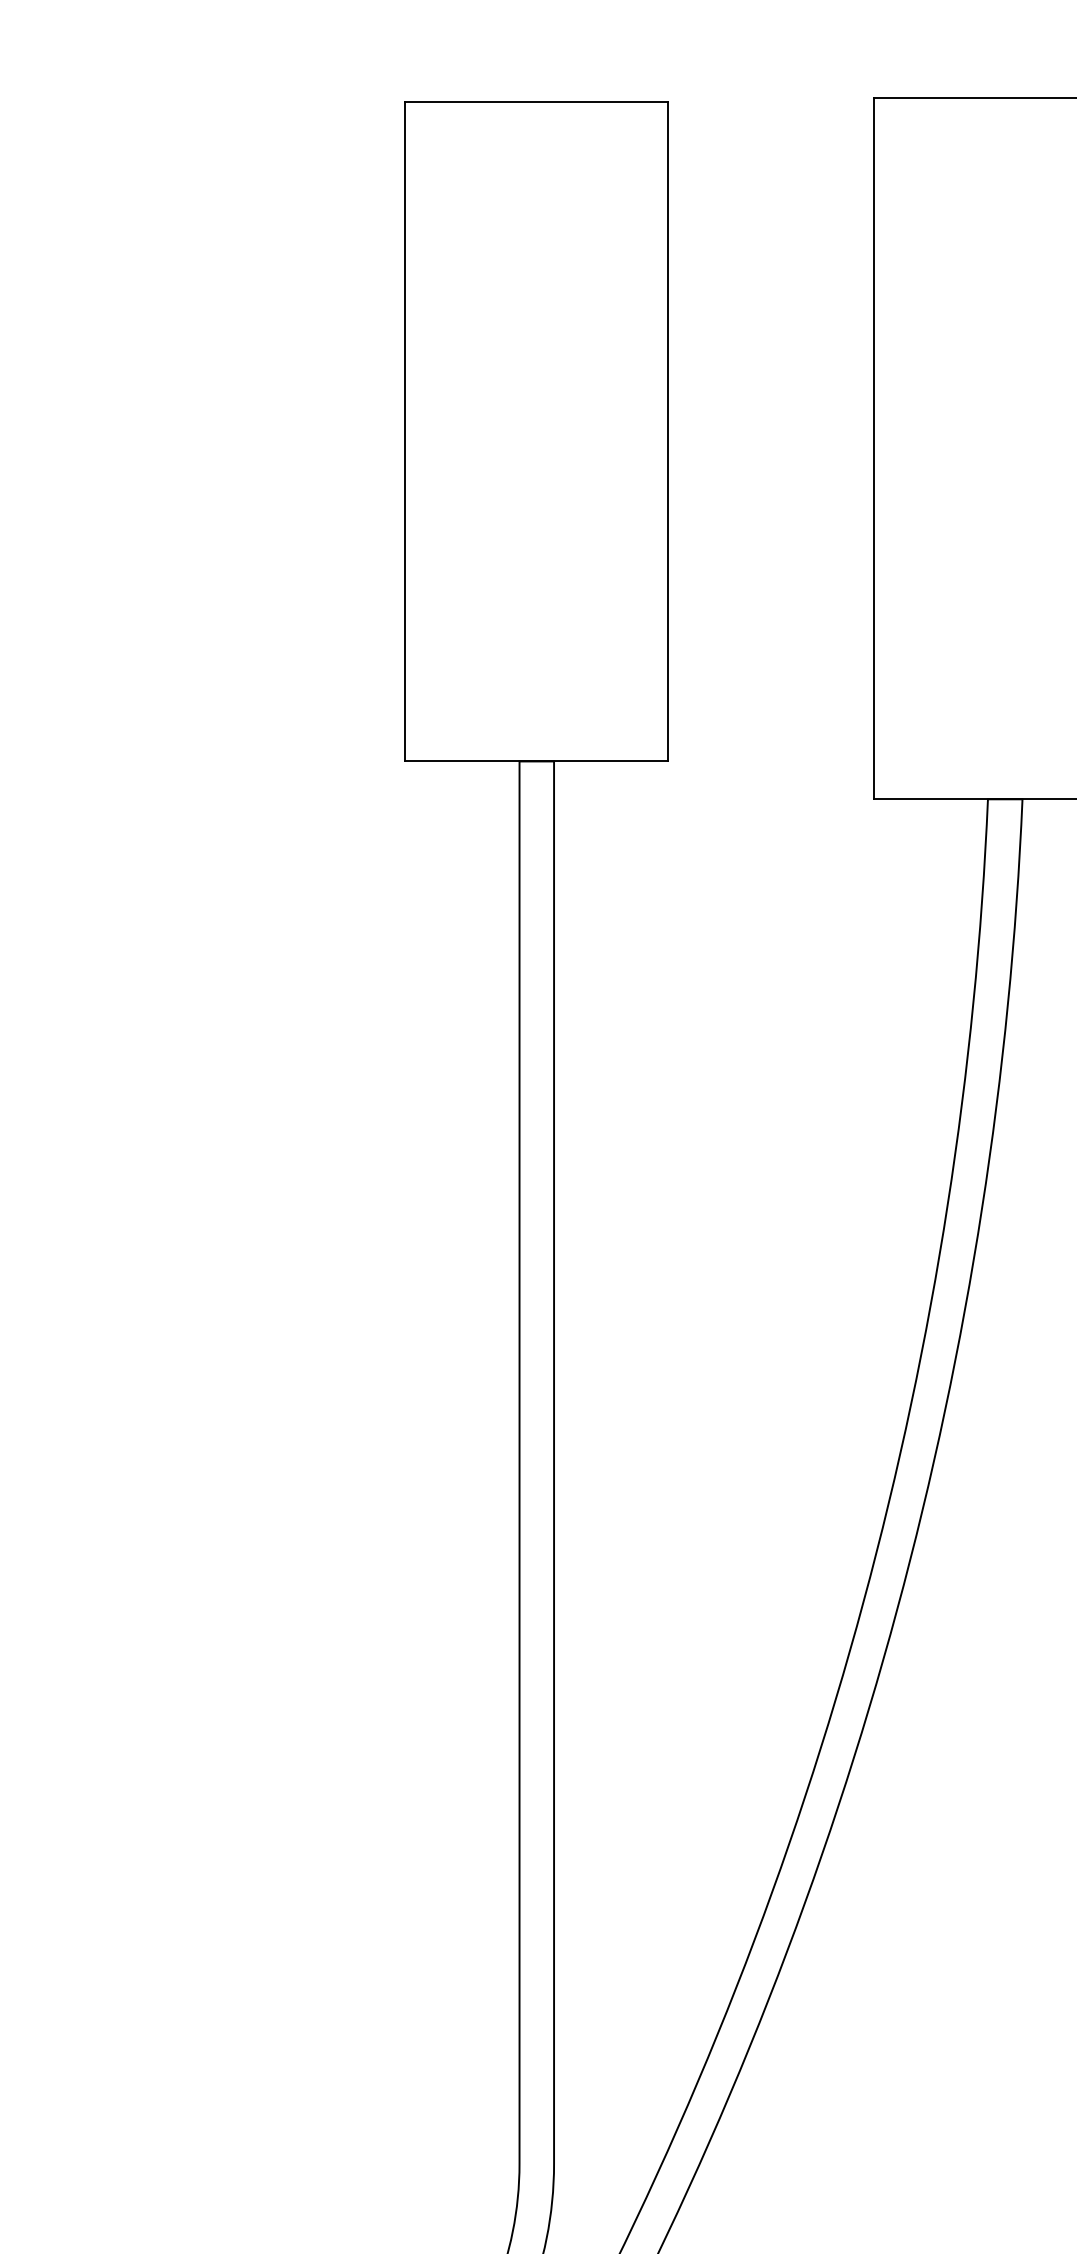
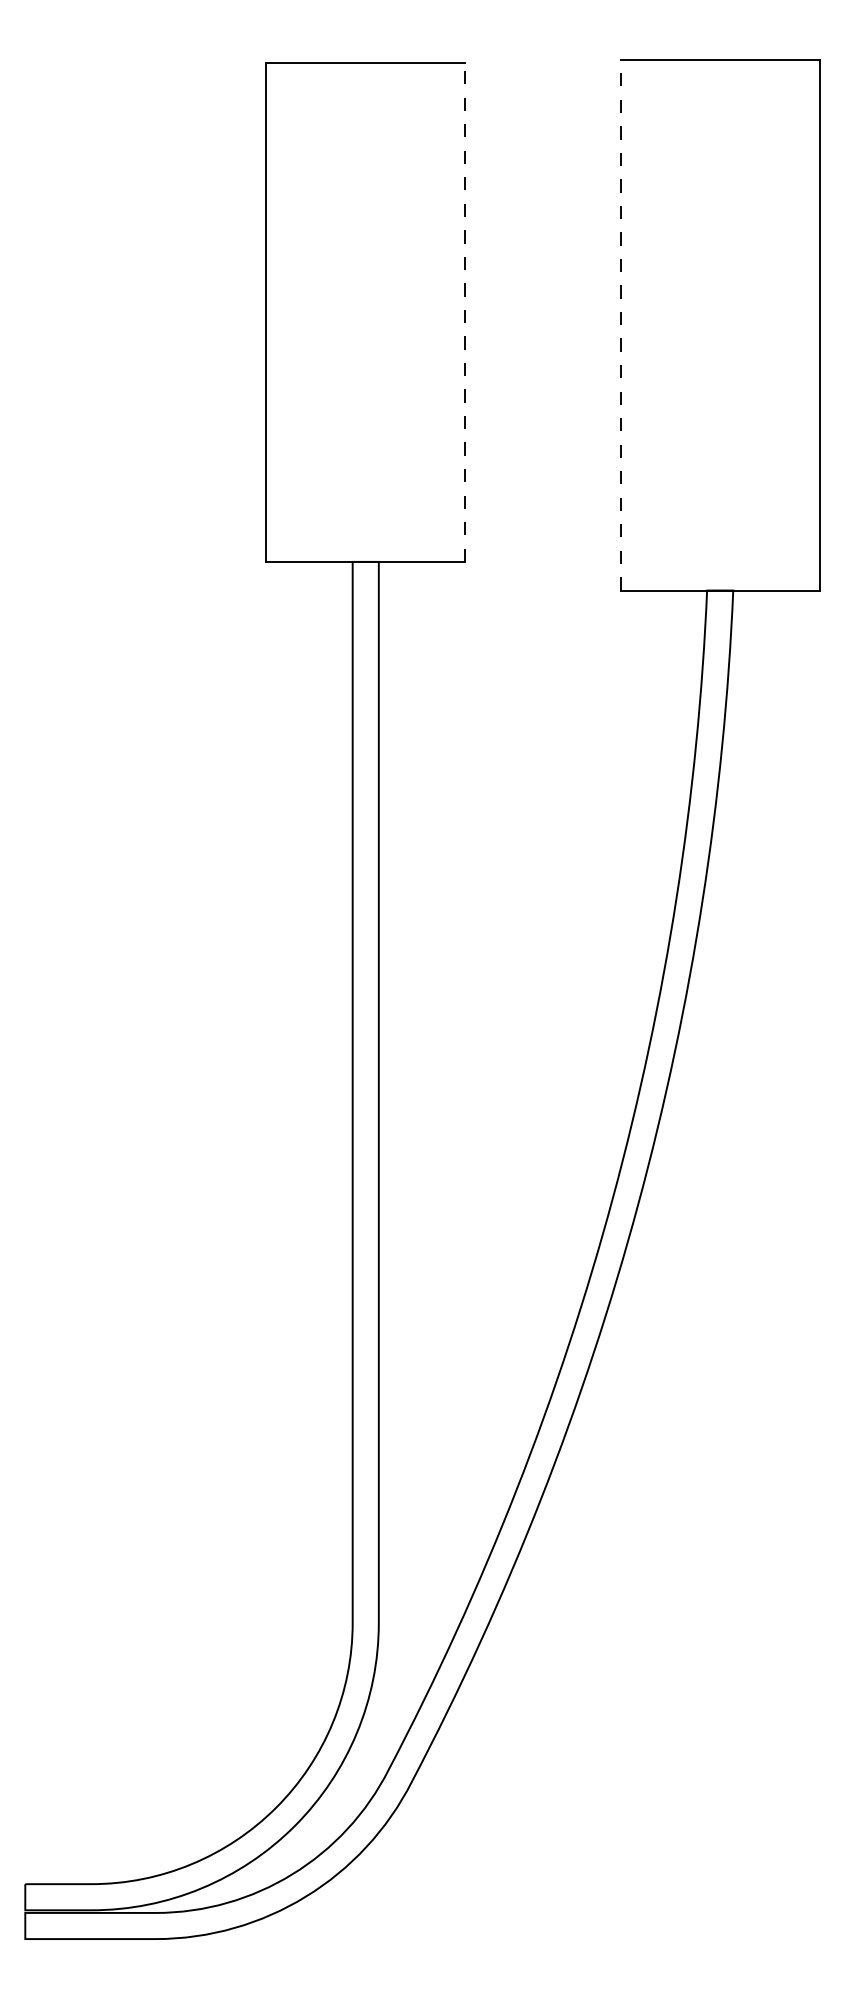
line: (668, 431) -> (465, 312), solid -> dashed
line: (873, 447) -> (620, 324), solid -> dashed

